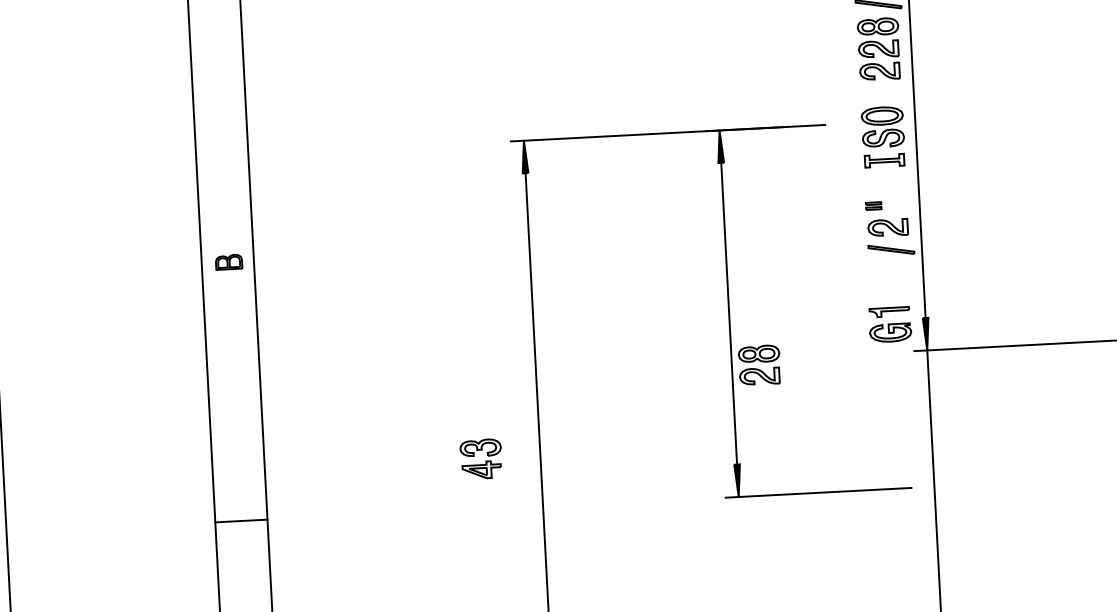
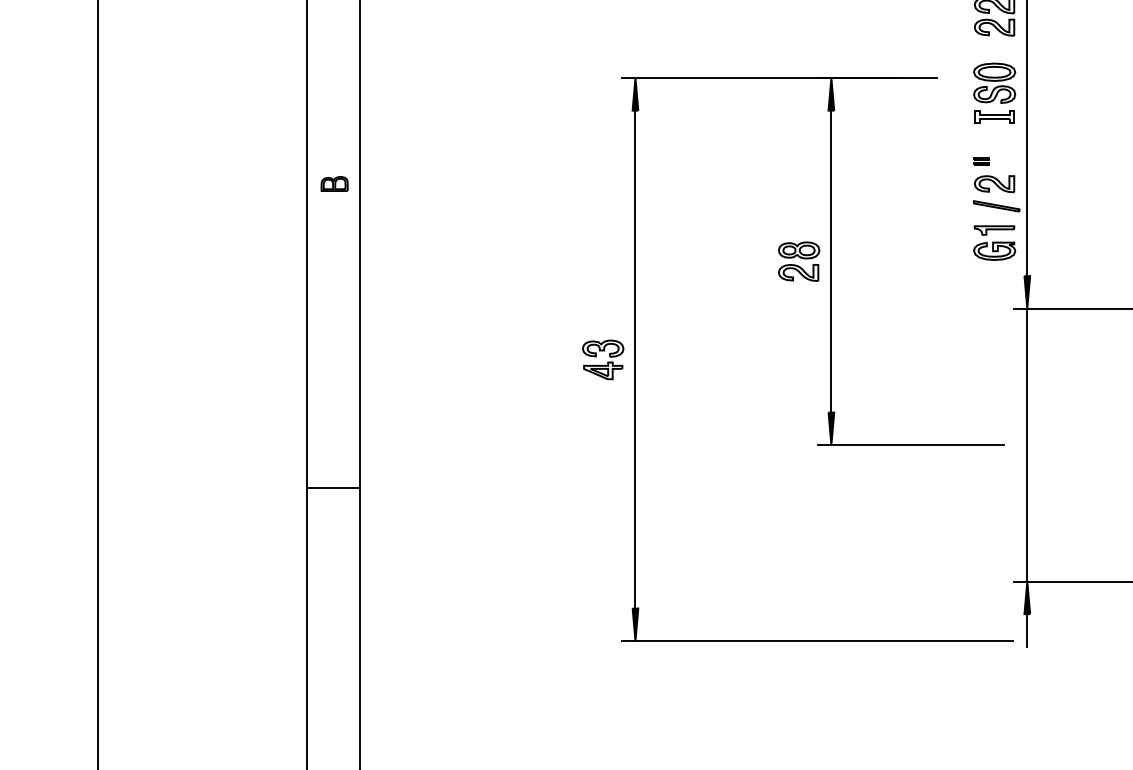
part: (890, 324) -> (994, 242), moved
part: (760, 365) -> (799, 261), moved
part: (481, 458) -> (603, 359), moved
line: (241, 521) -> (333, 488), moved

